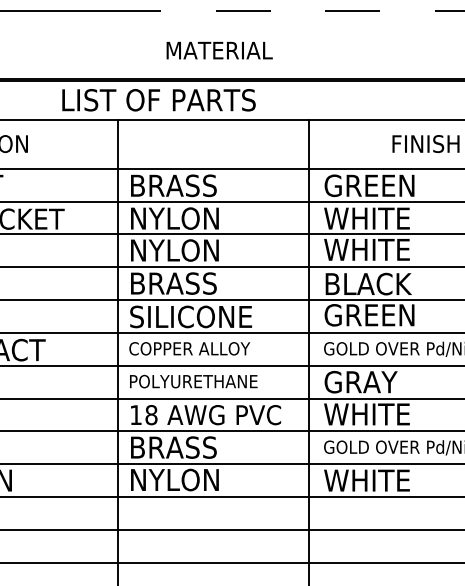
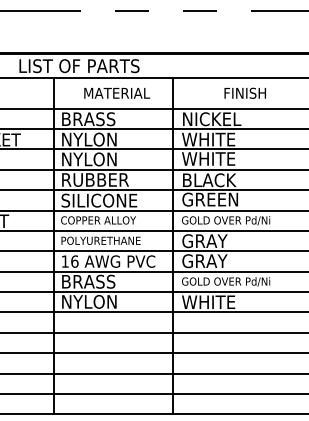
text: (220, 50) -> (117, 93), moved
text: (371, 186) -> (211, 119), GREEN -> NICKEL
text: (184, 282) -> (95, 179), BRASS -> RUBBER
text: (150, 414) -> (74, 261), 18 -> 16
text: (366, 414) -> (208, 261), WHITE -> GRAY

